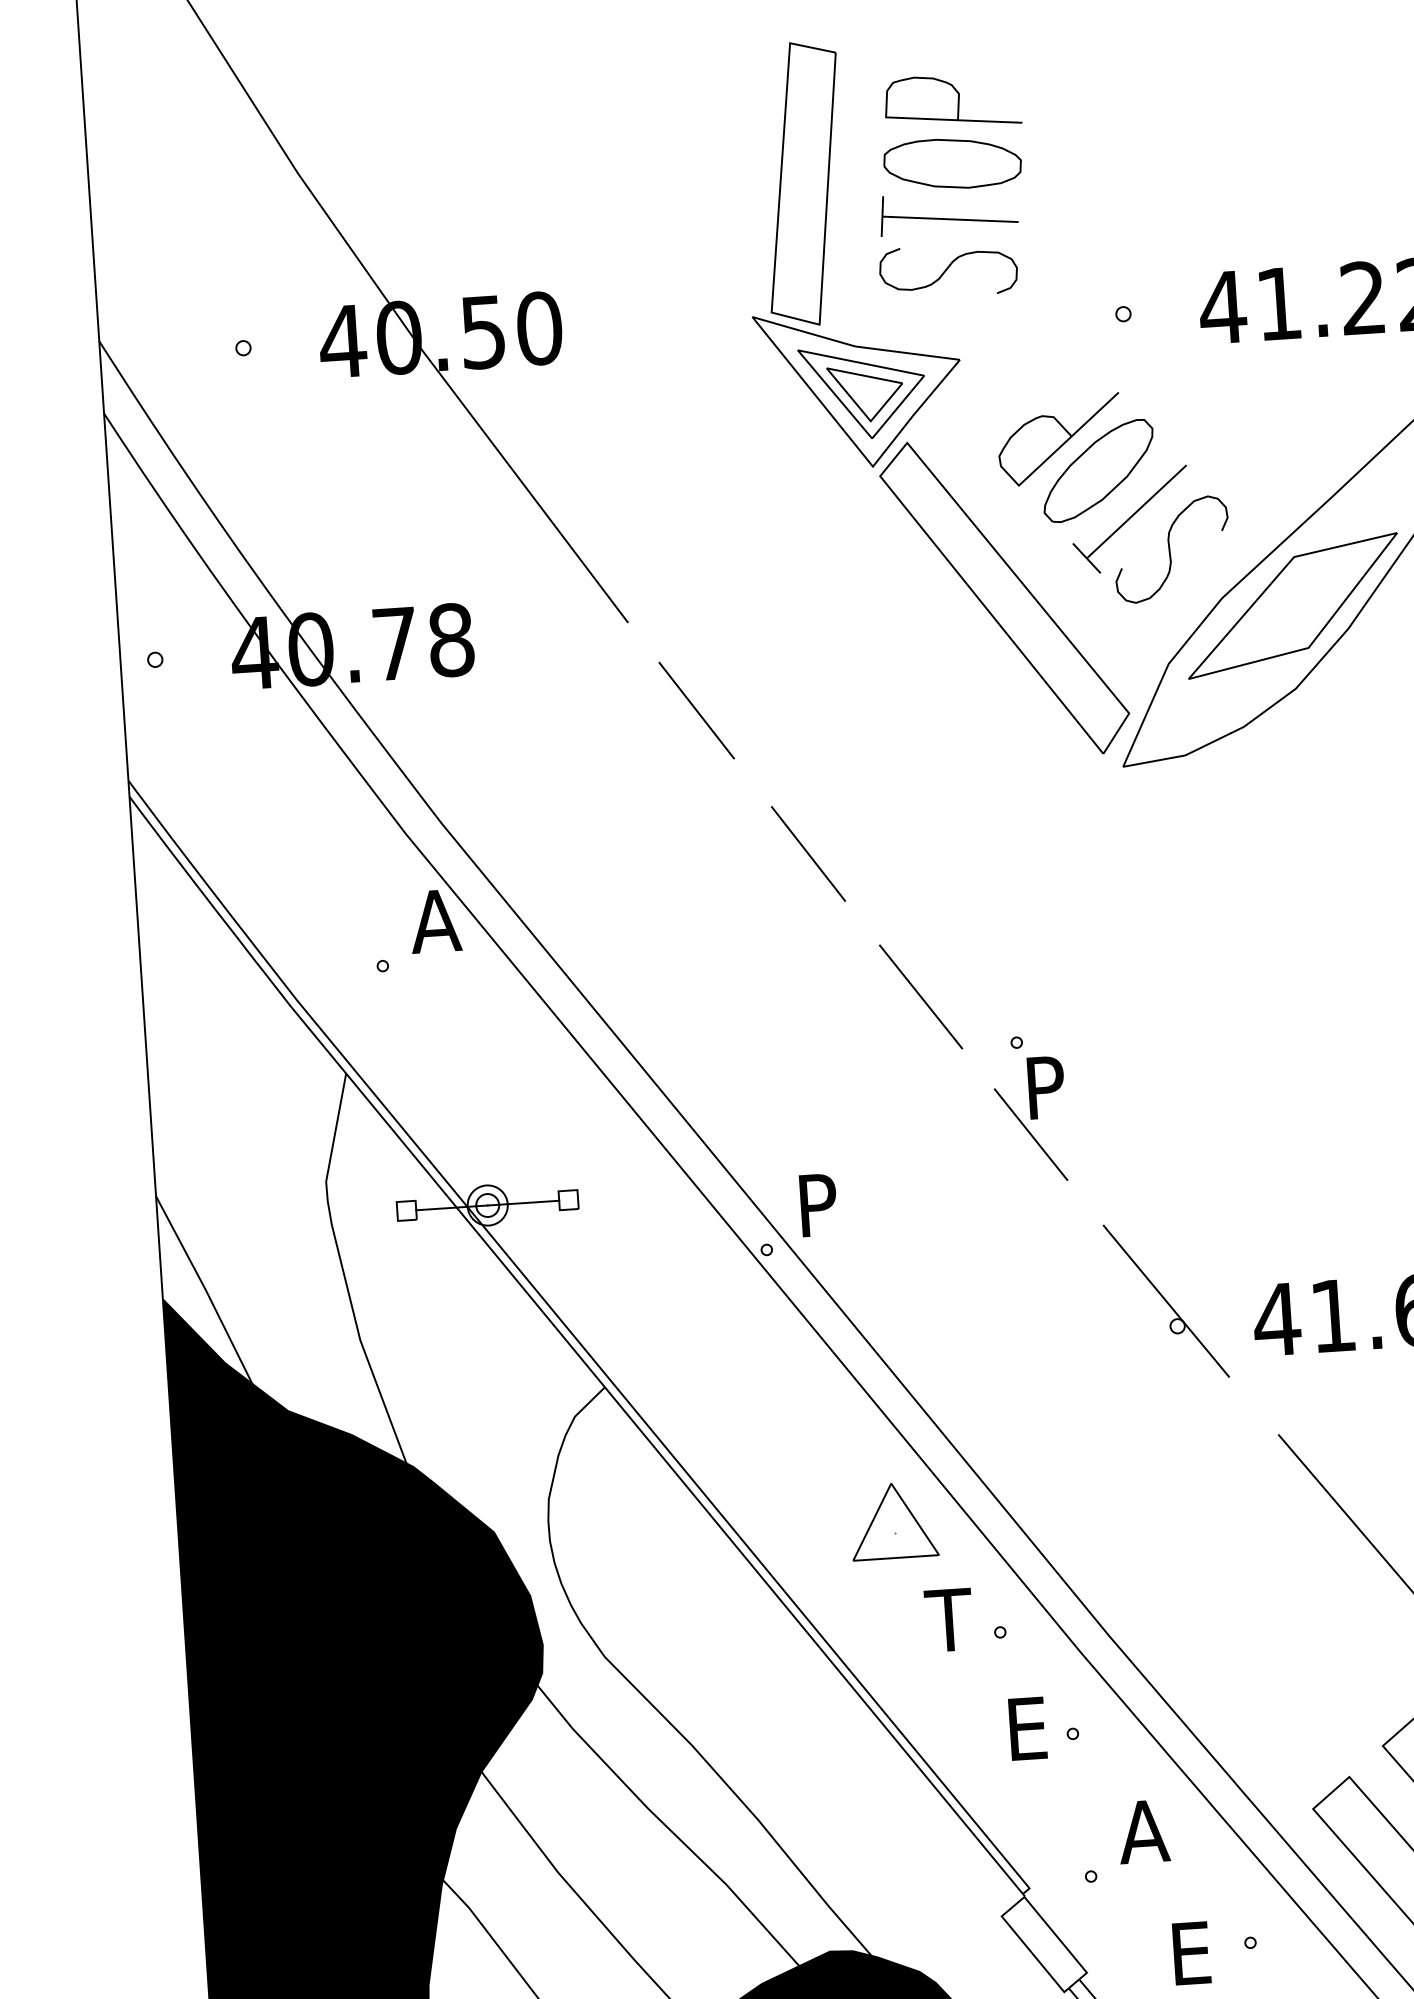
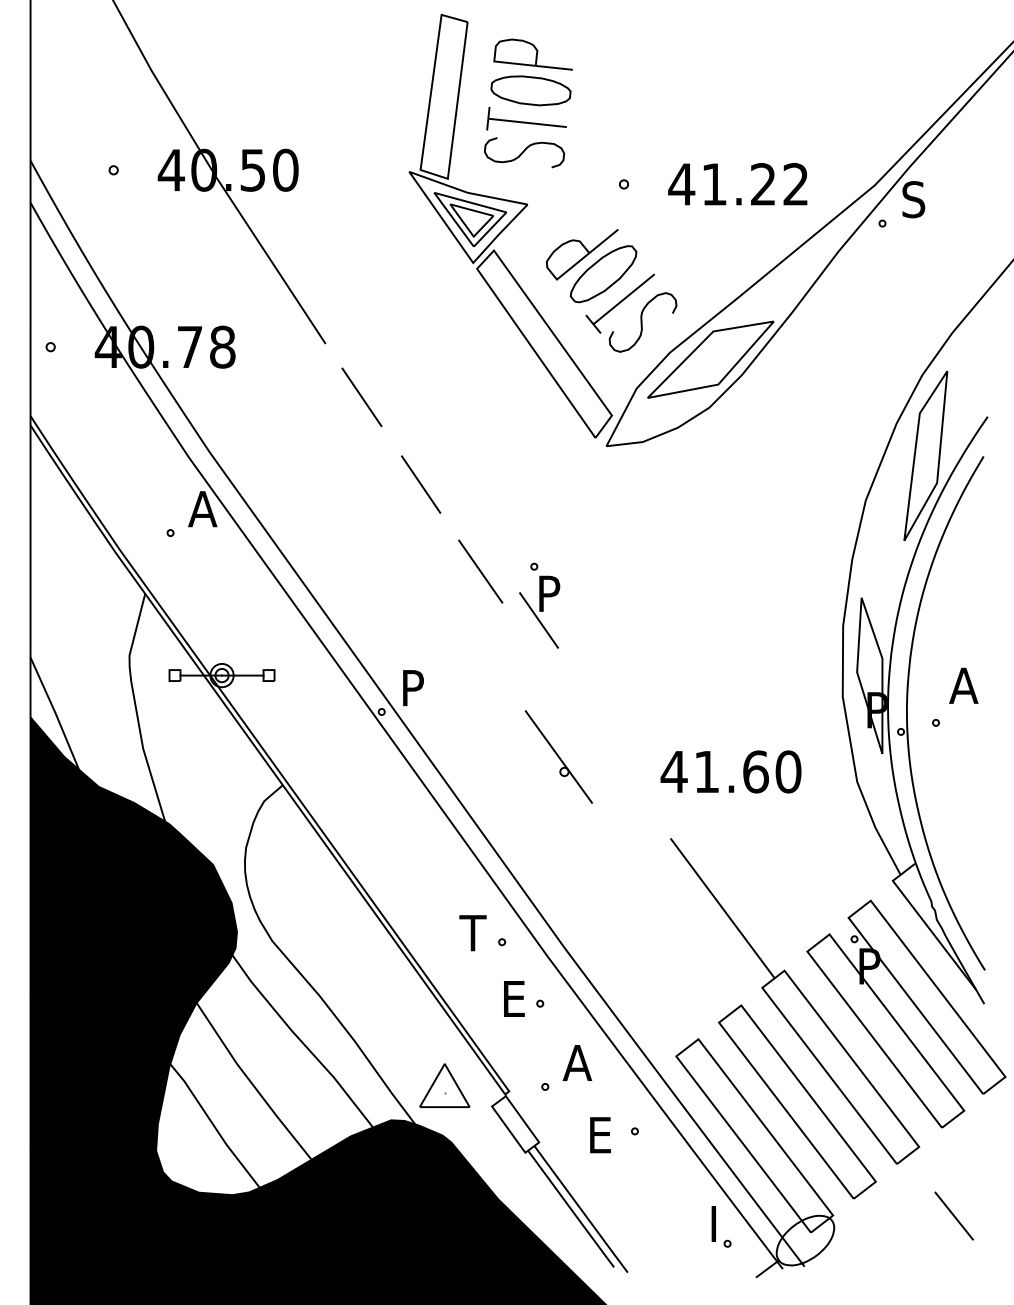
part: (1030, 1108) -> (539, 605), moved
part: (1165, 1300) -> (558, 756), moved
part: (893, 1520) -> (444, 1085), moved

